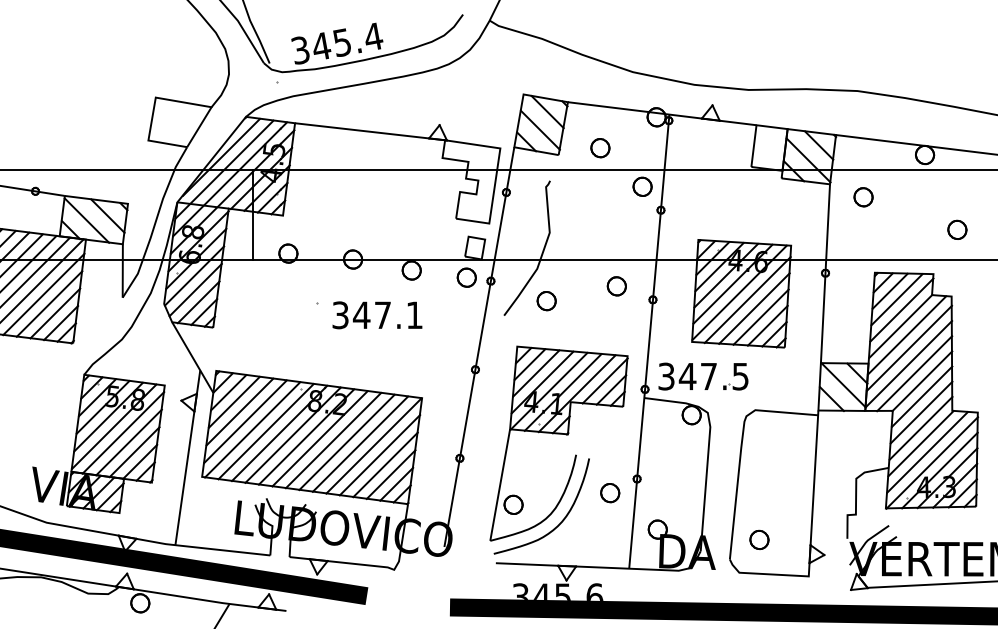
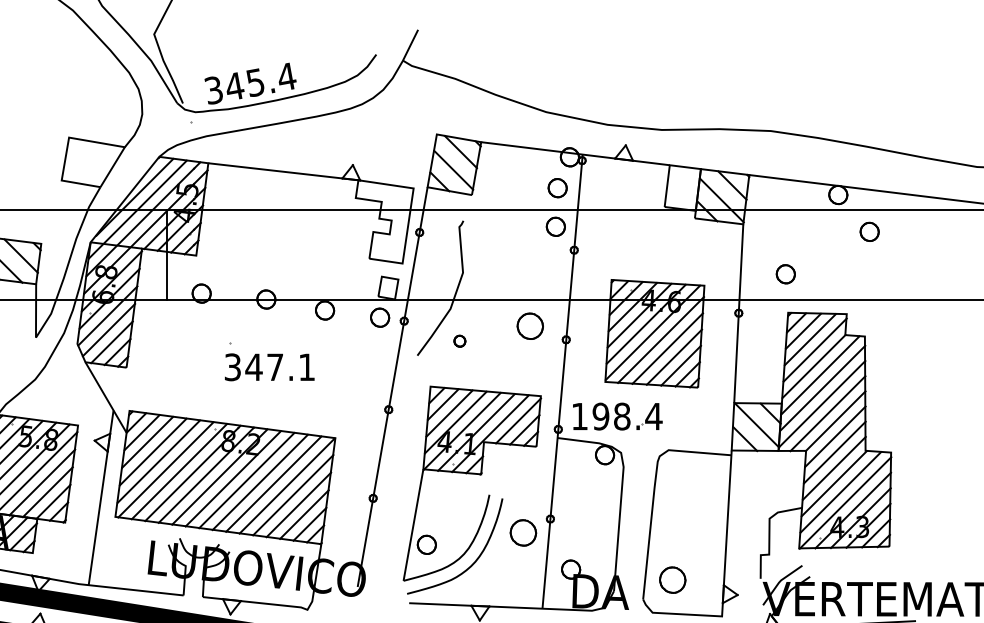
part: (600, 148) -> (557, 188), moved
part: (863, 197) -> (785, 274), moved
part: (957, 229) -> (869, 231), moved
part: (616, 286) -> (529, 326), size x1.4
part: (546, 301) -> (459, 341), size x0.6
text: (377, 315) -> (269, 367), moved
text: (703, 376) -> (616, 416), 347.5 -> 198.4
part: (610, 493) -> (523, 533), size x1.4
part: (759, 539) -> (672, 579), size x1.4

